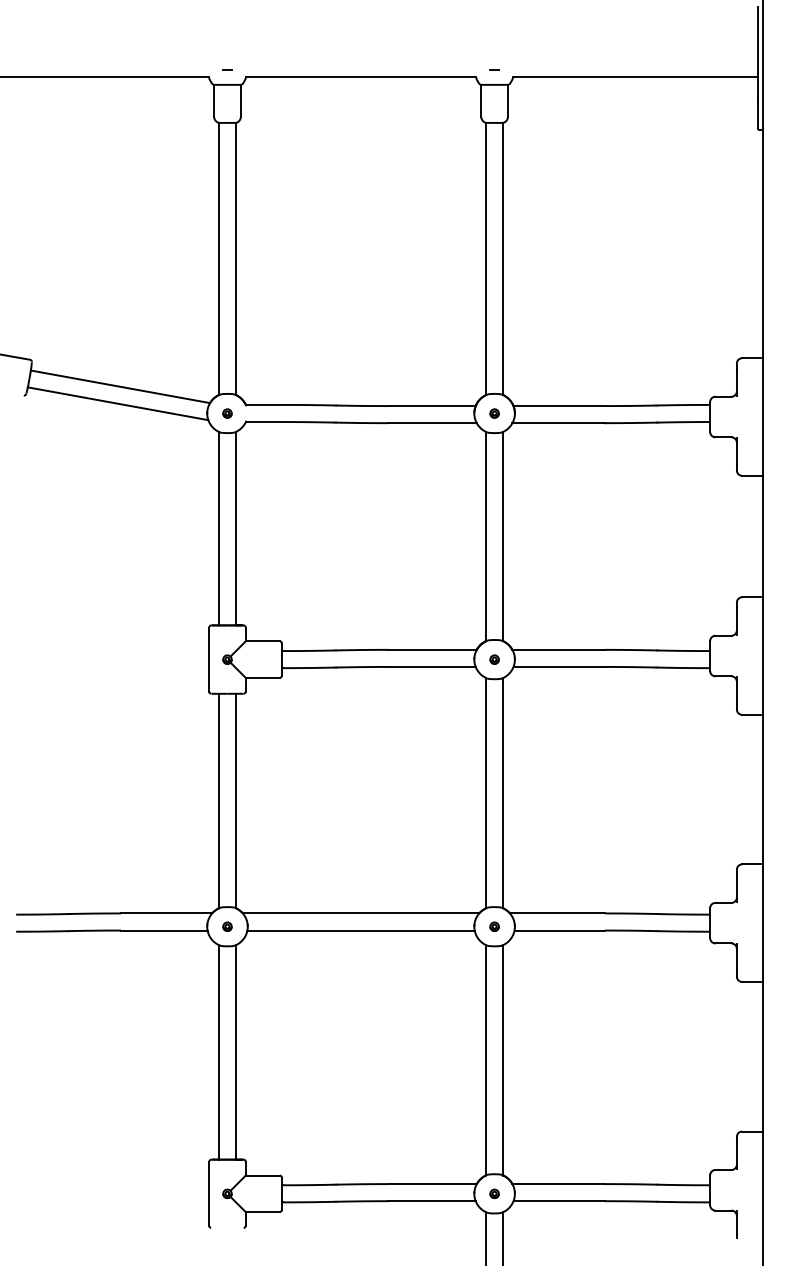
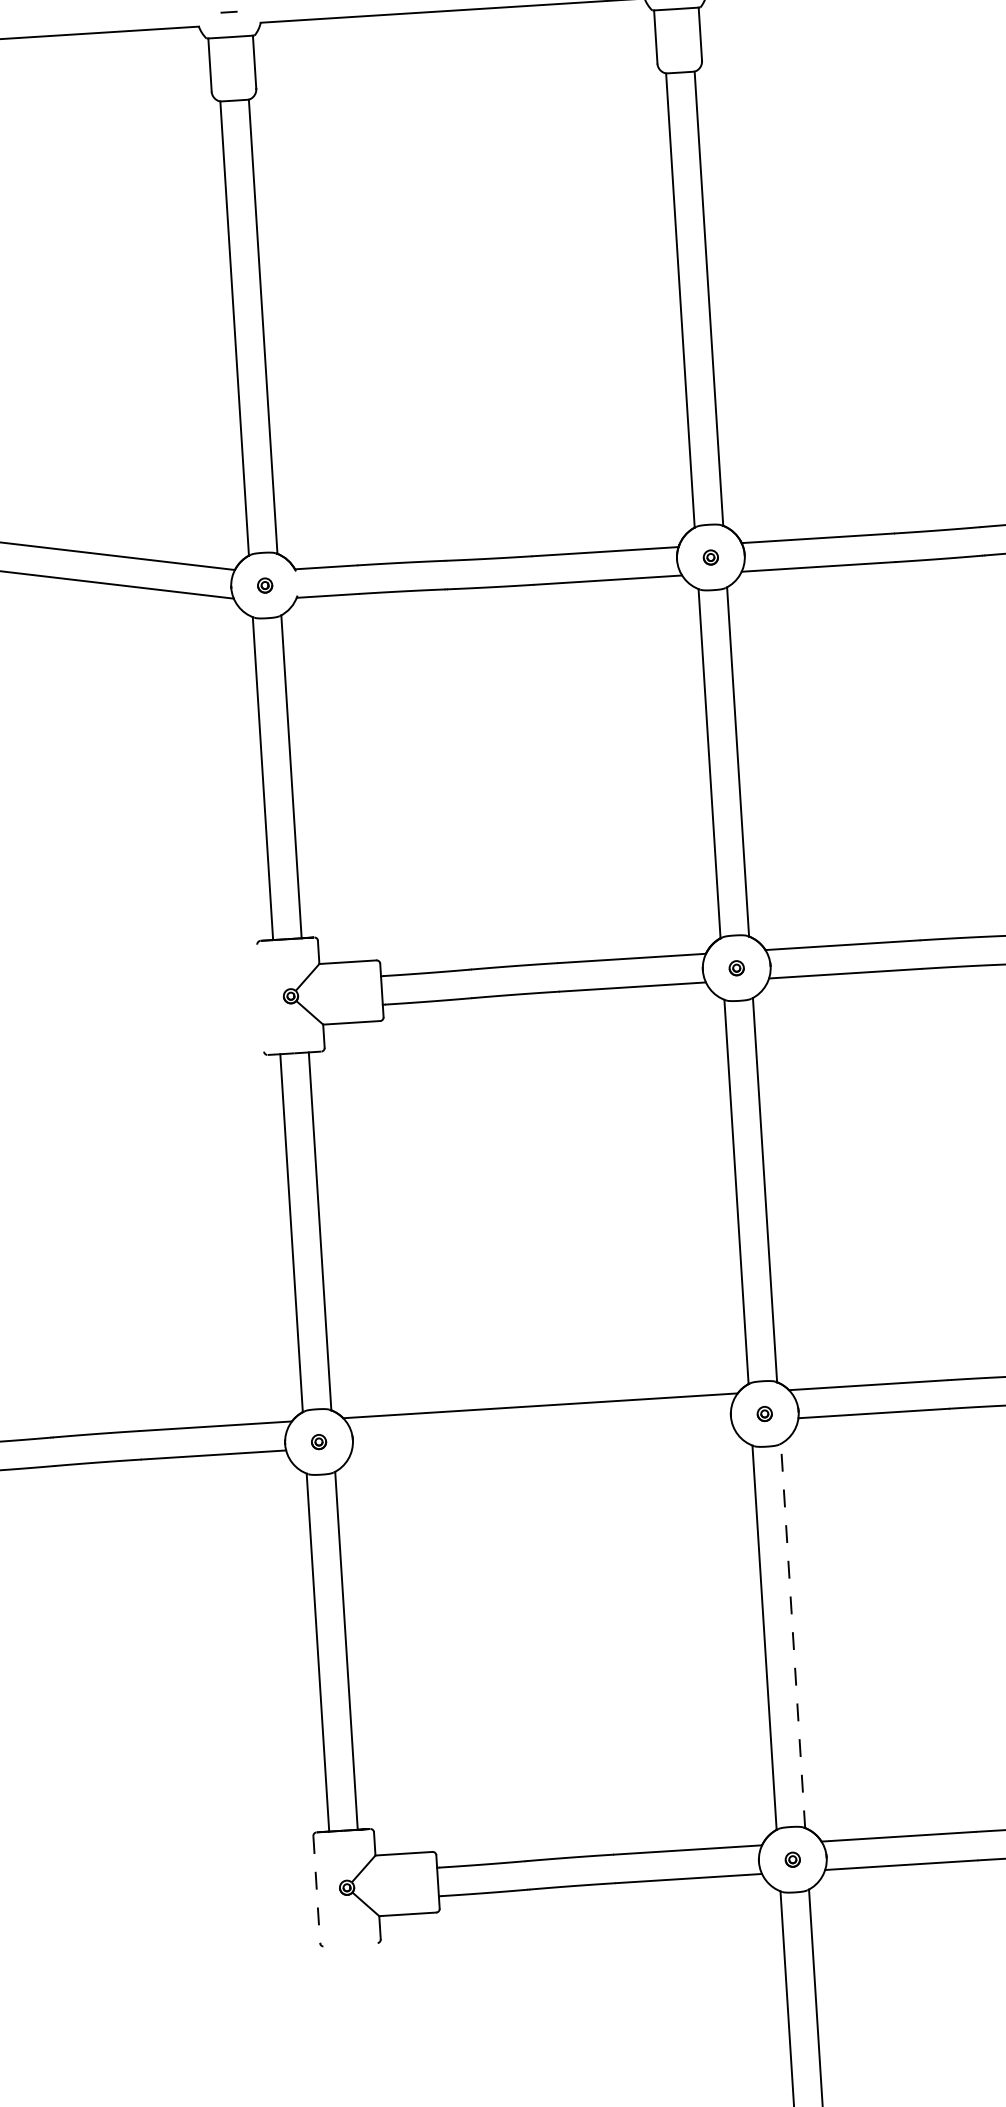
line: (209, 659) -> (260, 997), removed
line: (360, 930) -> (541, 1434), removed
line: (503, 1059) -> (793, 1634), solid -> dashed
line: (209, 1194) -> (317, 1890), solid -> dashed

